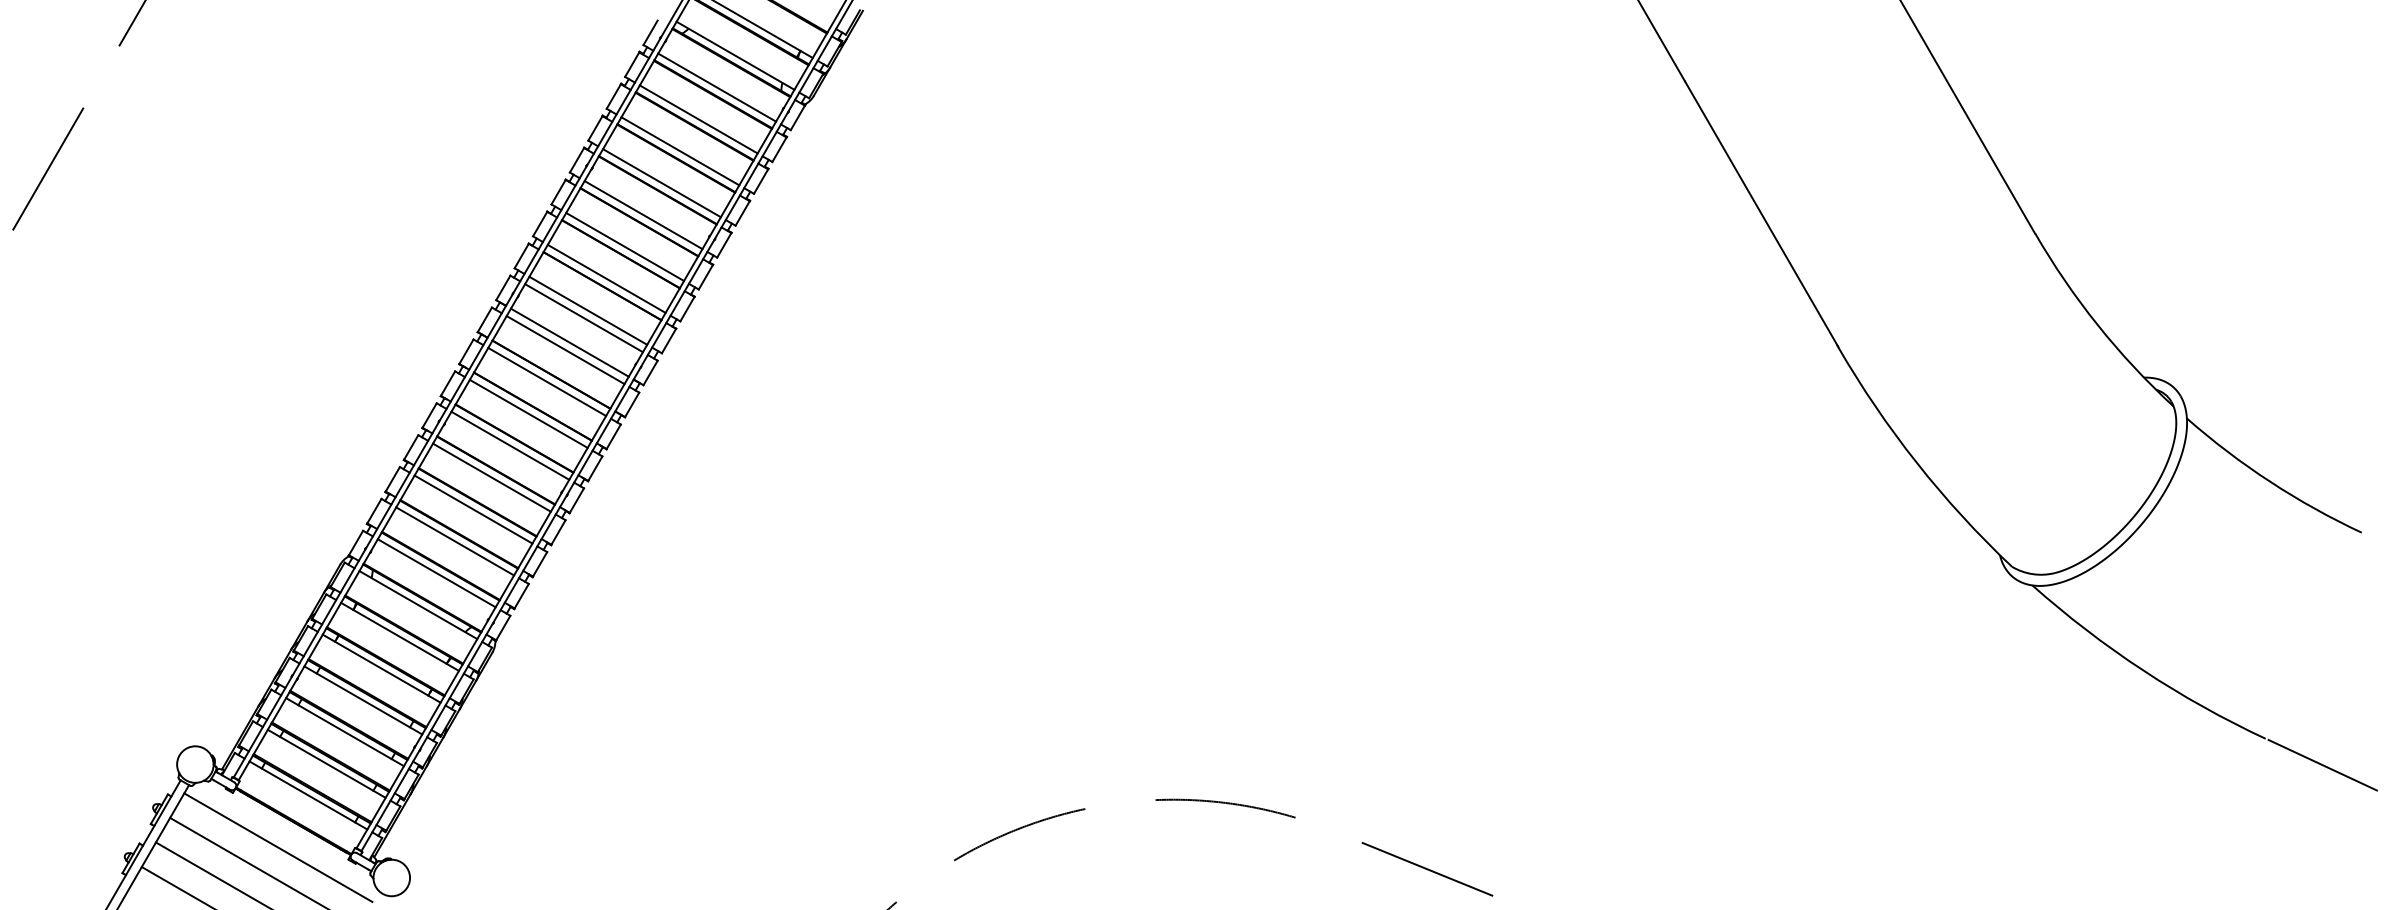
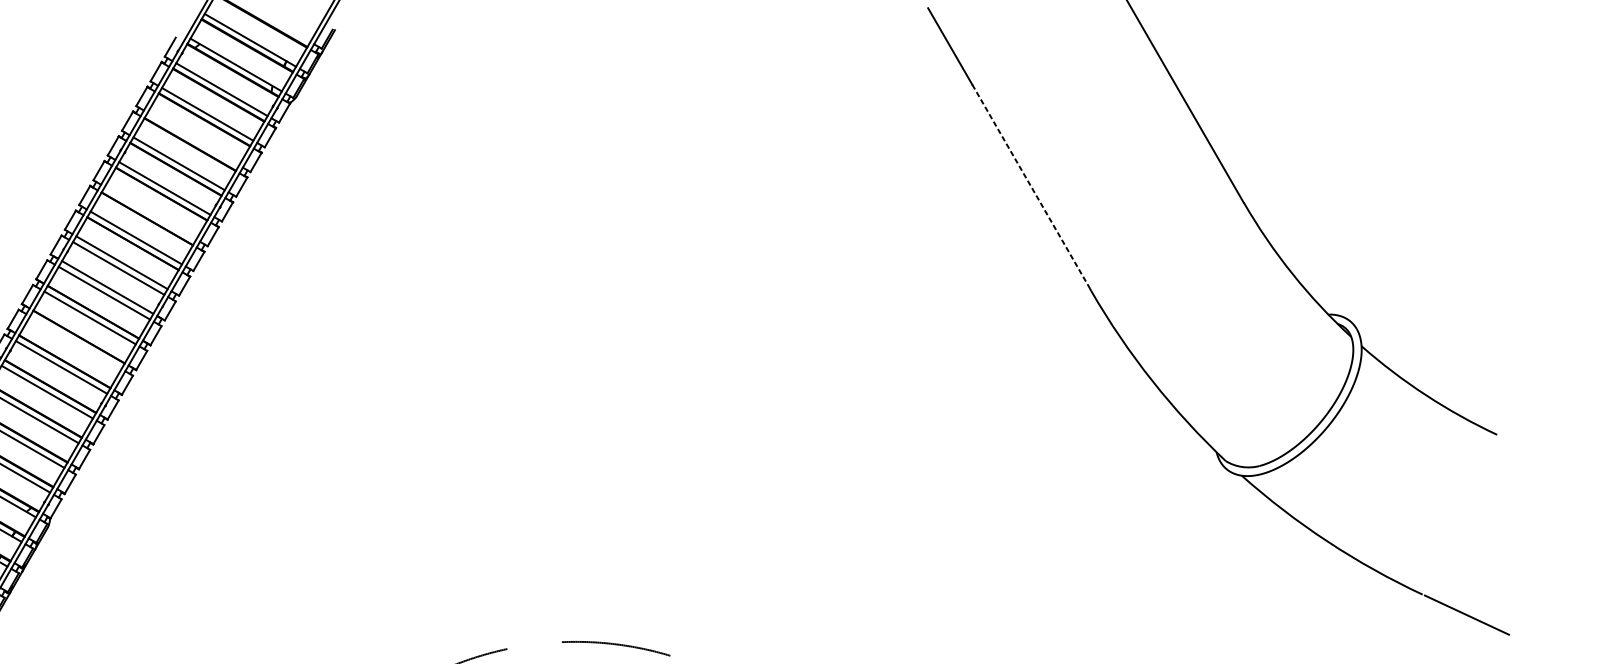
line: (680, 151) -> (193, 139), removed
line: (1761, 214) -> (1031, 188), solid -> dashed
line: (625, 246) -> (150, 212), removed
line: (528, 413) -> (75, 342), removed

